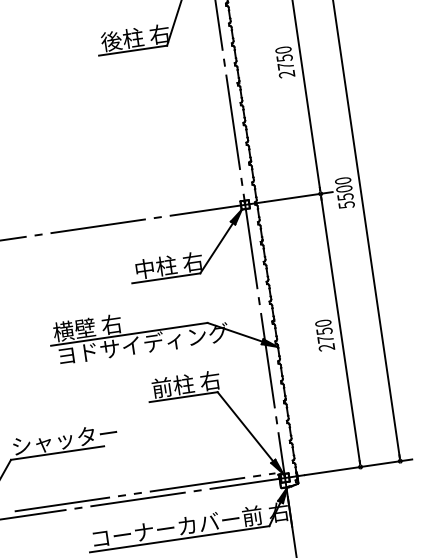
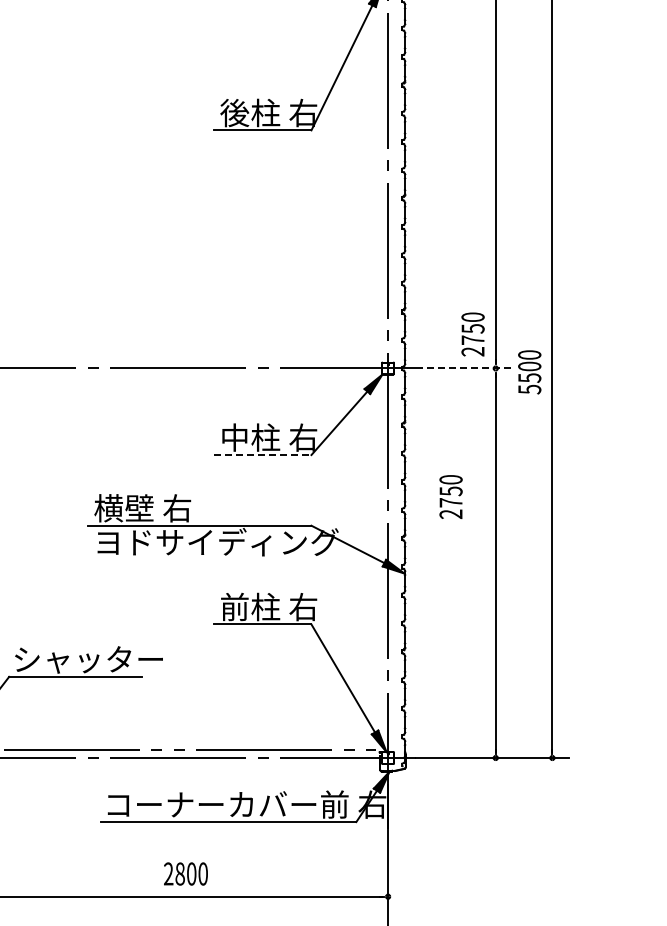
text: (284, 62) -> (472, 334), moved
line: (299, 196) -> (465, 368), solid -> dashed
line: (166, 278) -> (262, 455), solid -> dashed
text: (324, 335) -> (450, 497), moved

